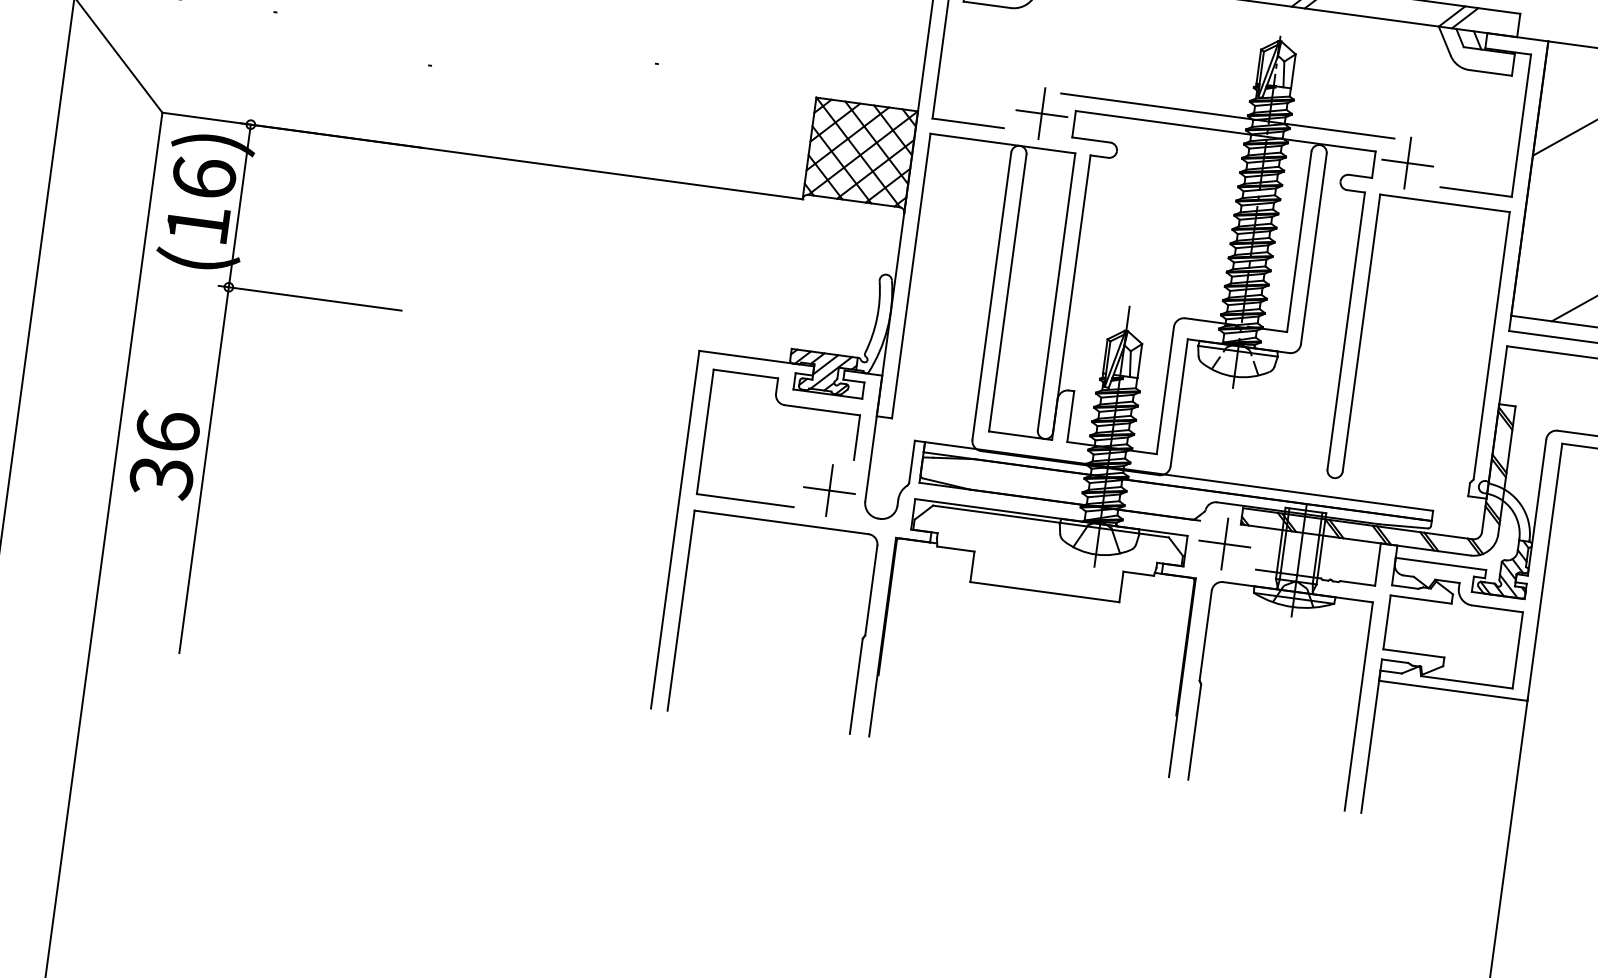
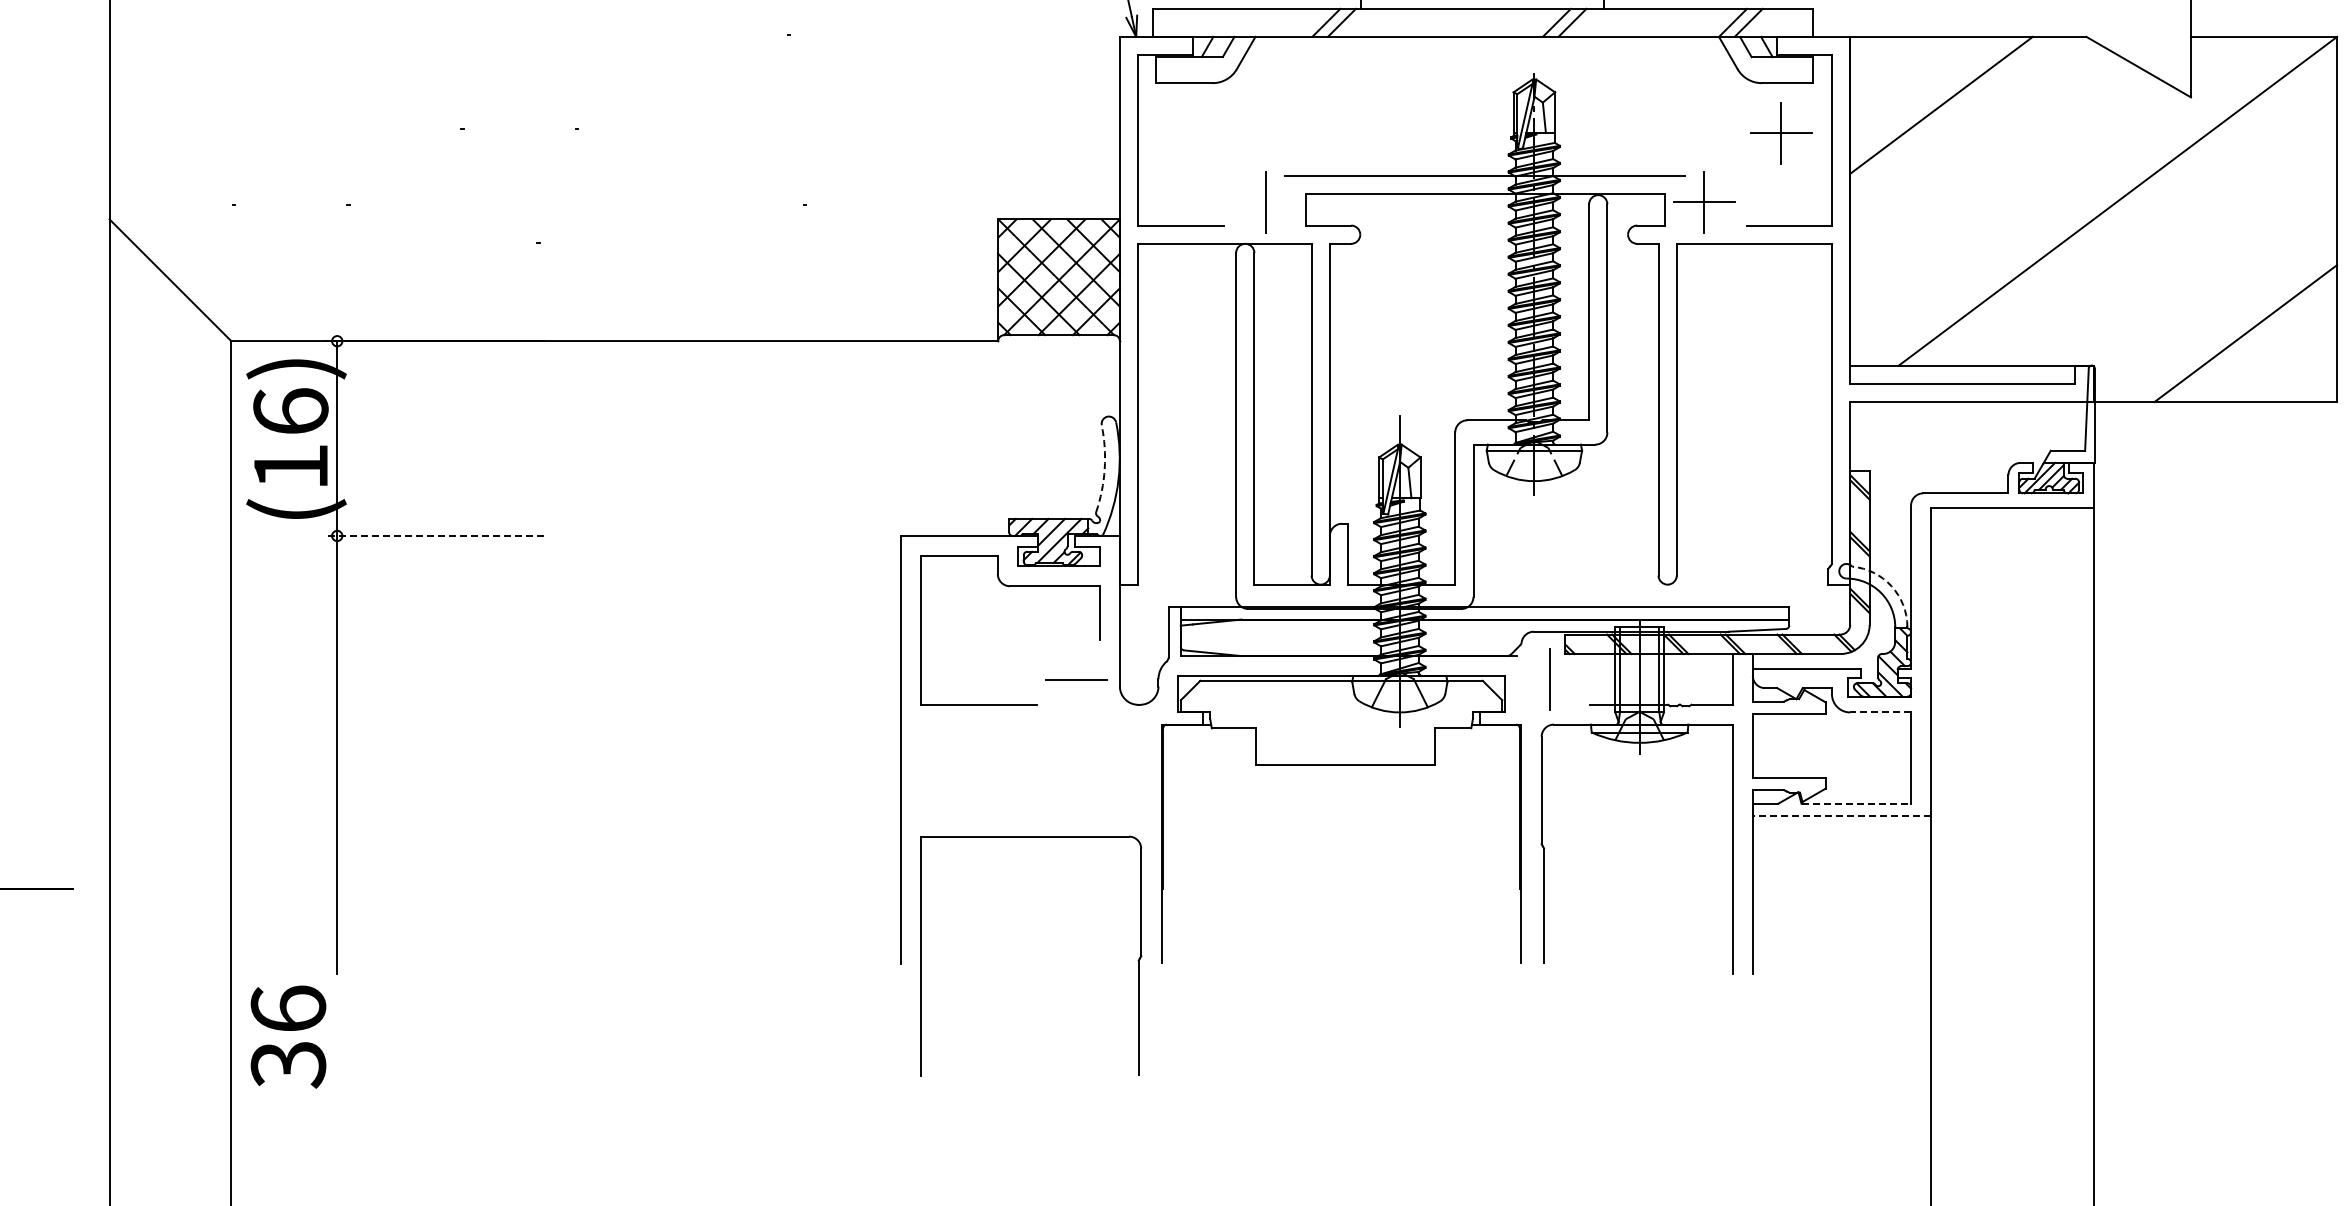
line: (1041, 113) -> (1265, 202), removed
part: (1480, 114) -> (1781, 133), added
line: (310, 297) -> (434, 535), solid -> dashed
arc: (876, 318) -> (1104, 469), solid -> dashed
text: (164, 454) -> (288, 1036), moved
line: (829, 490) -> (1076, 679), removed
arc: (1520, 504) -> (1891, 586), solid -> dashed
line: (1224, 543) -> (1549, 679), removed
line: (1497, 608) -> (1880, 712), solid -> dashed
part: (861, 638) -> (1137, 960), moved
line: (1467, 682) -> (1856, 803), solid -> dashed
line: (1453, 690) -> (1841, 815), solid -> dashed

